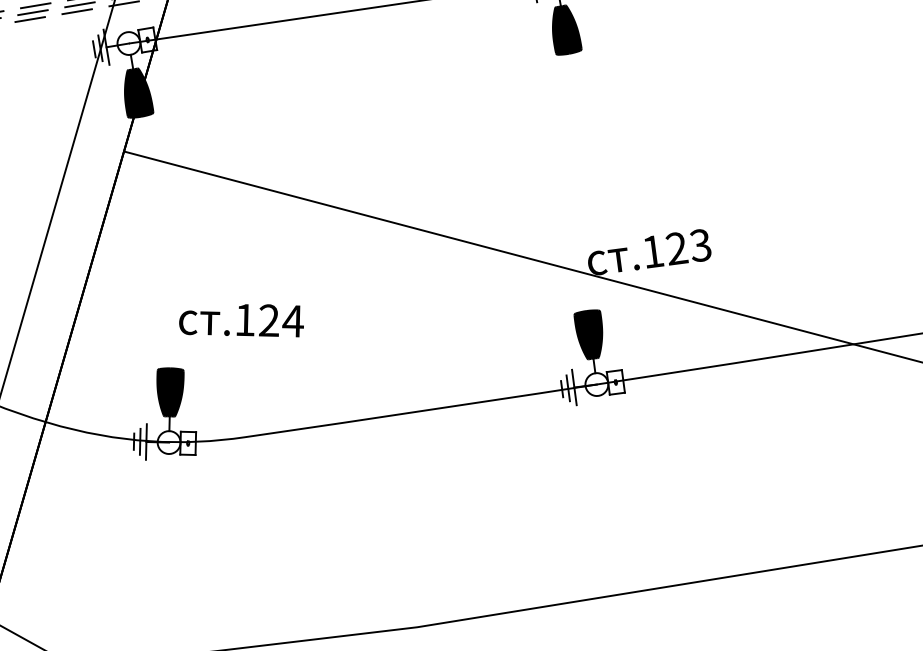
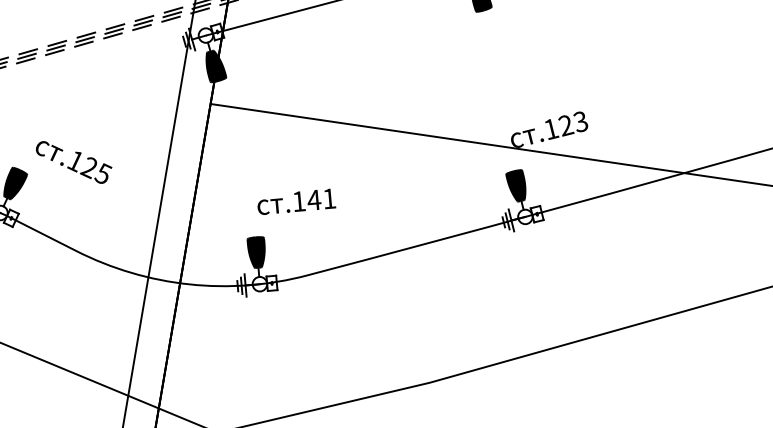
text: (280, 320) -> (321, 199), .124 -> .141

